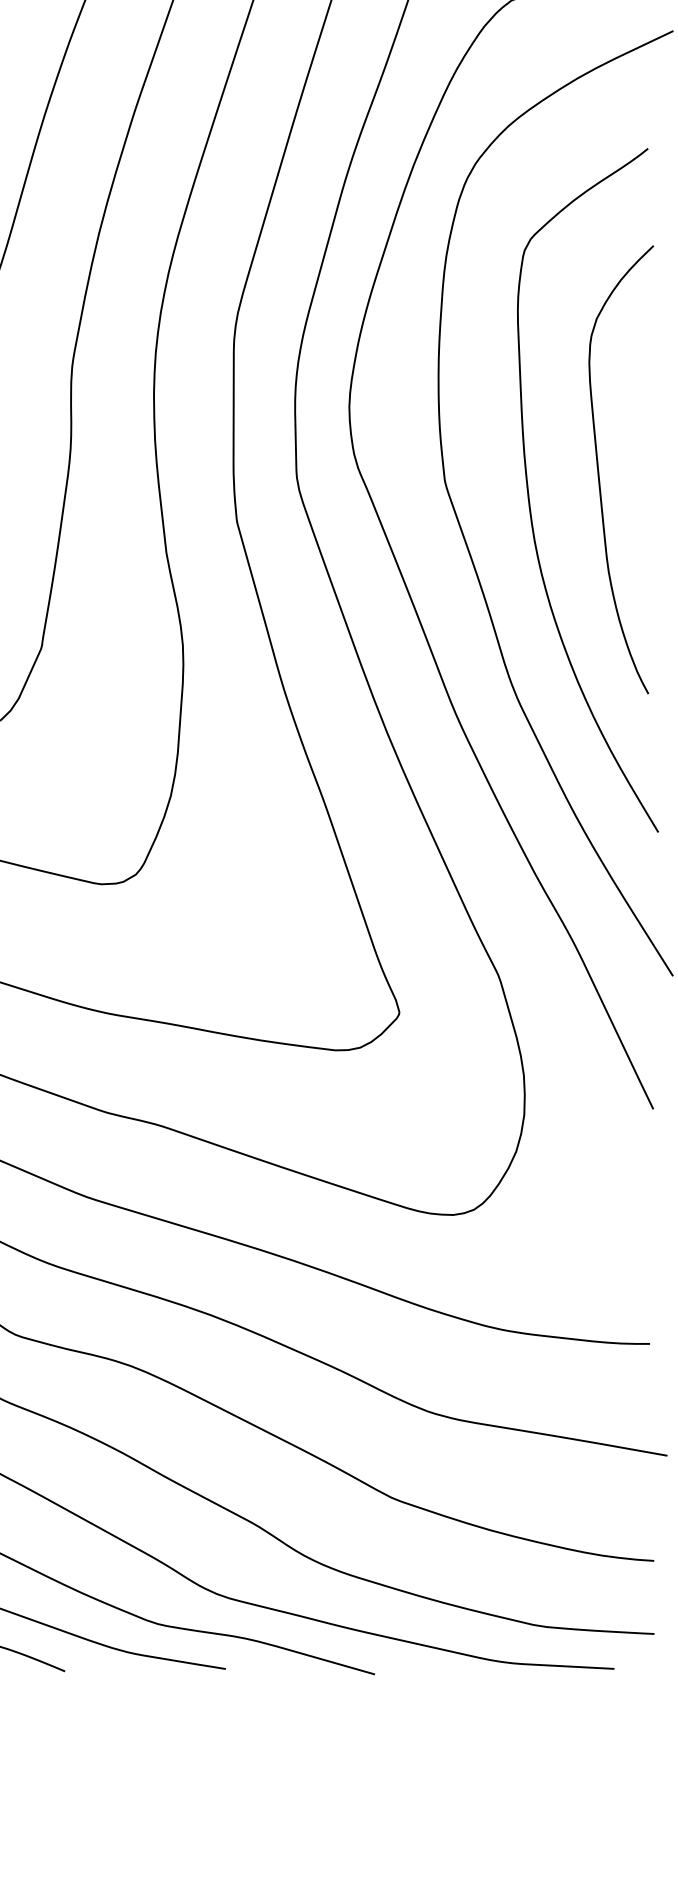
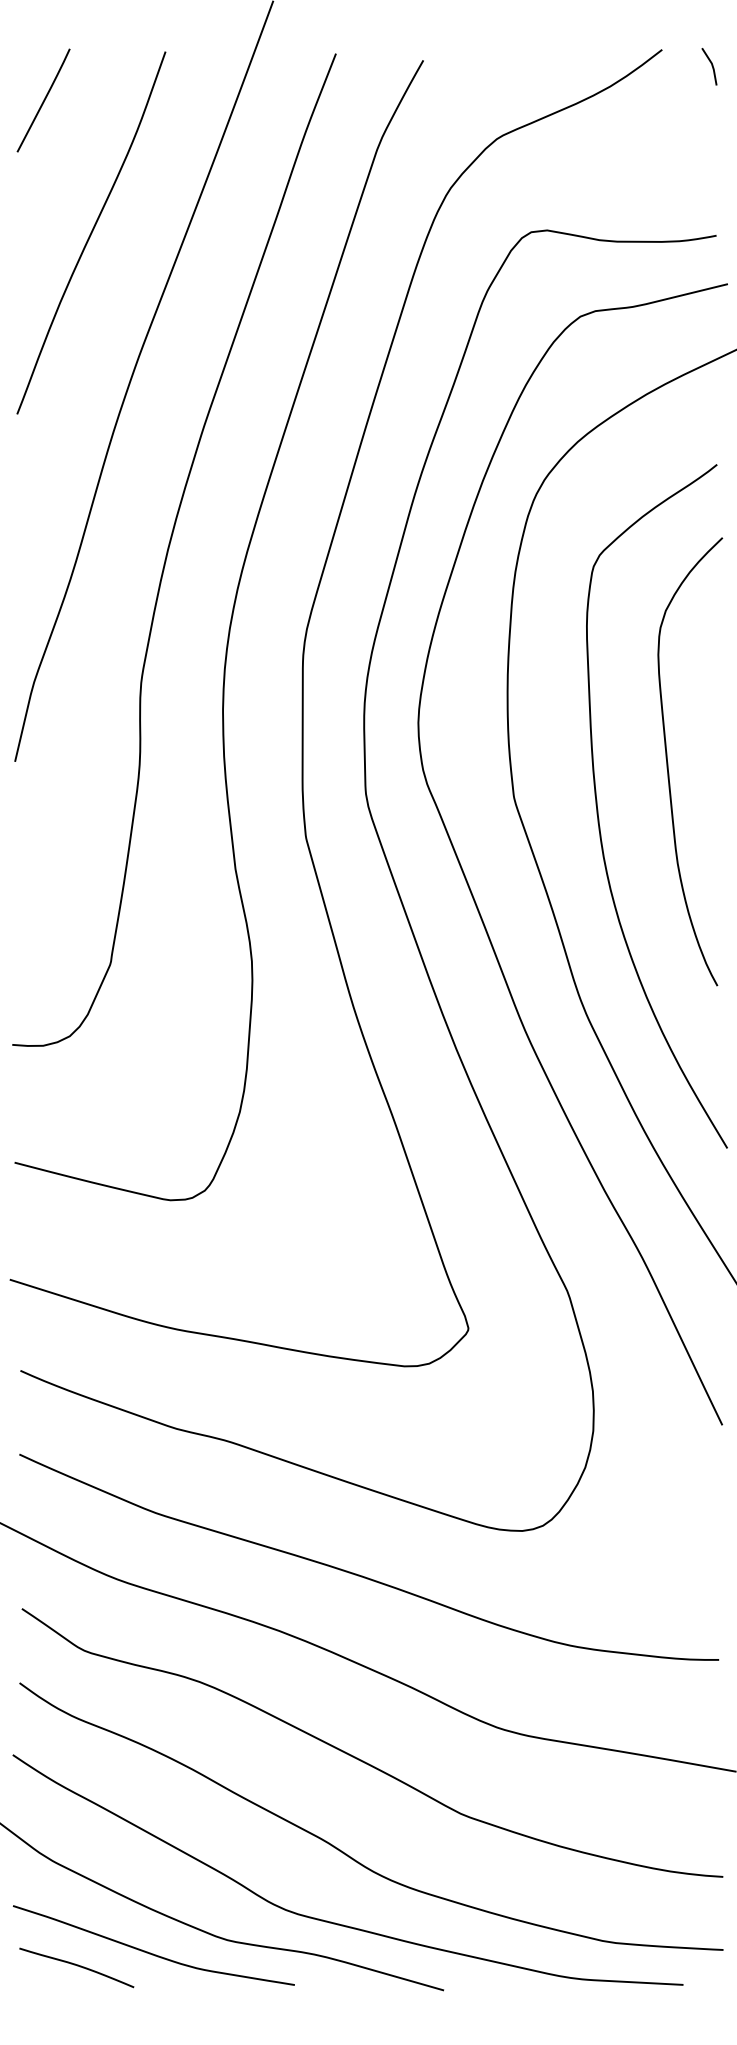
curve: (599, 470) -> (668, 762), moved

